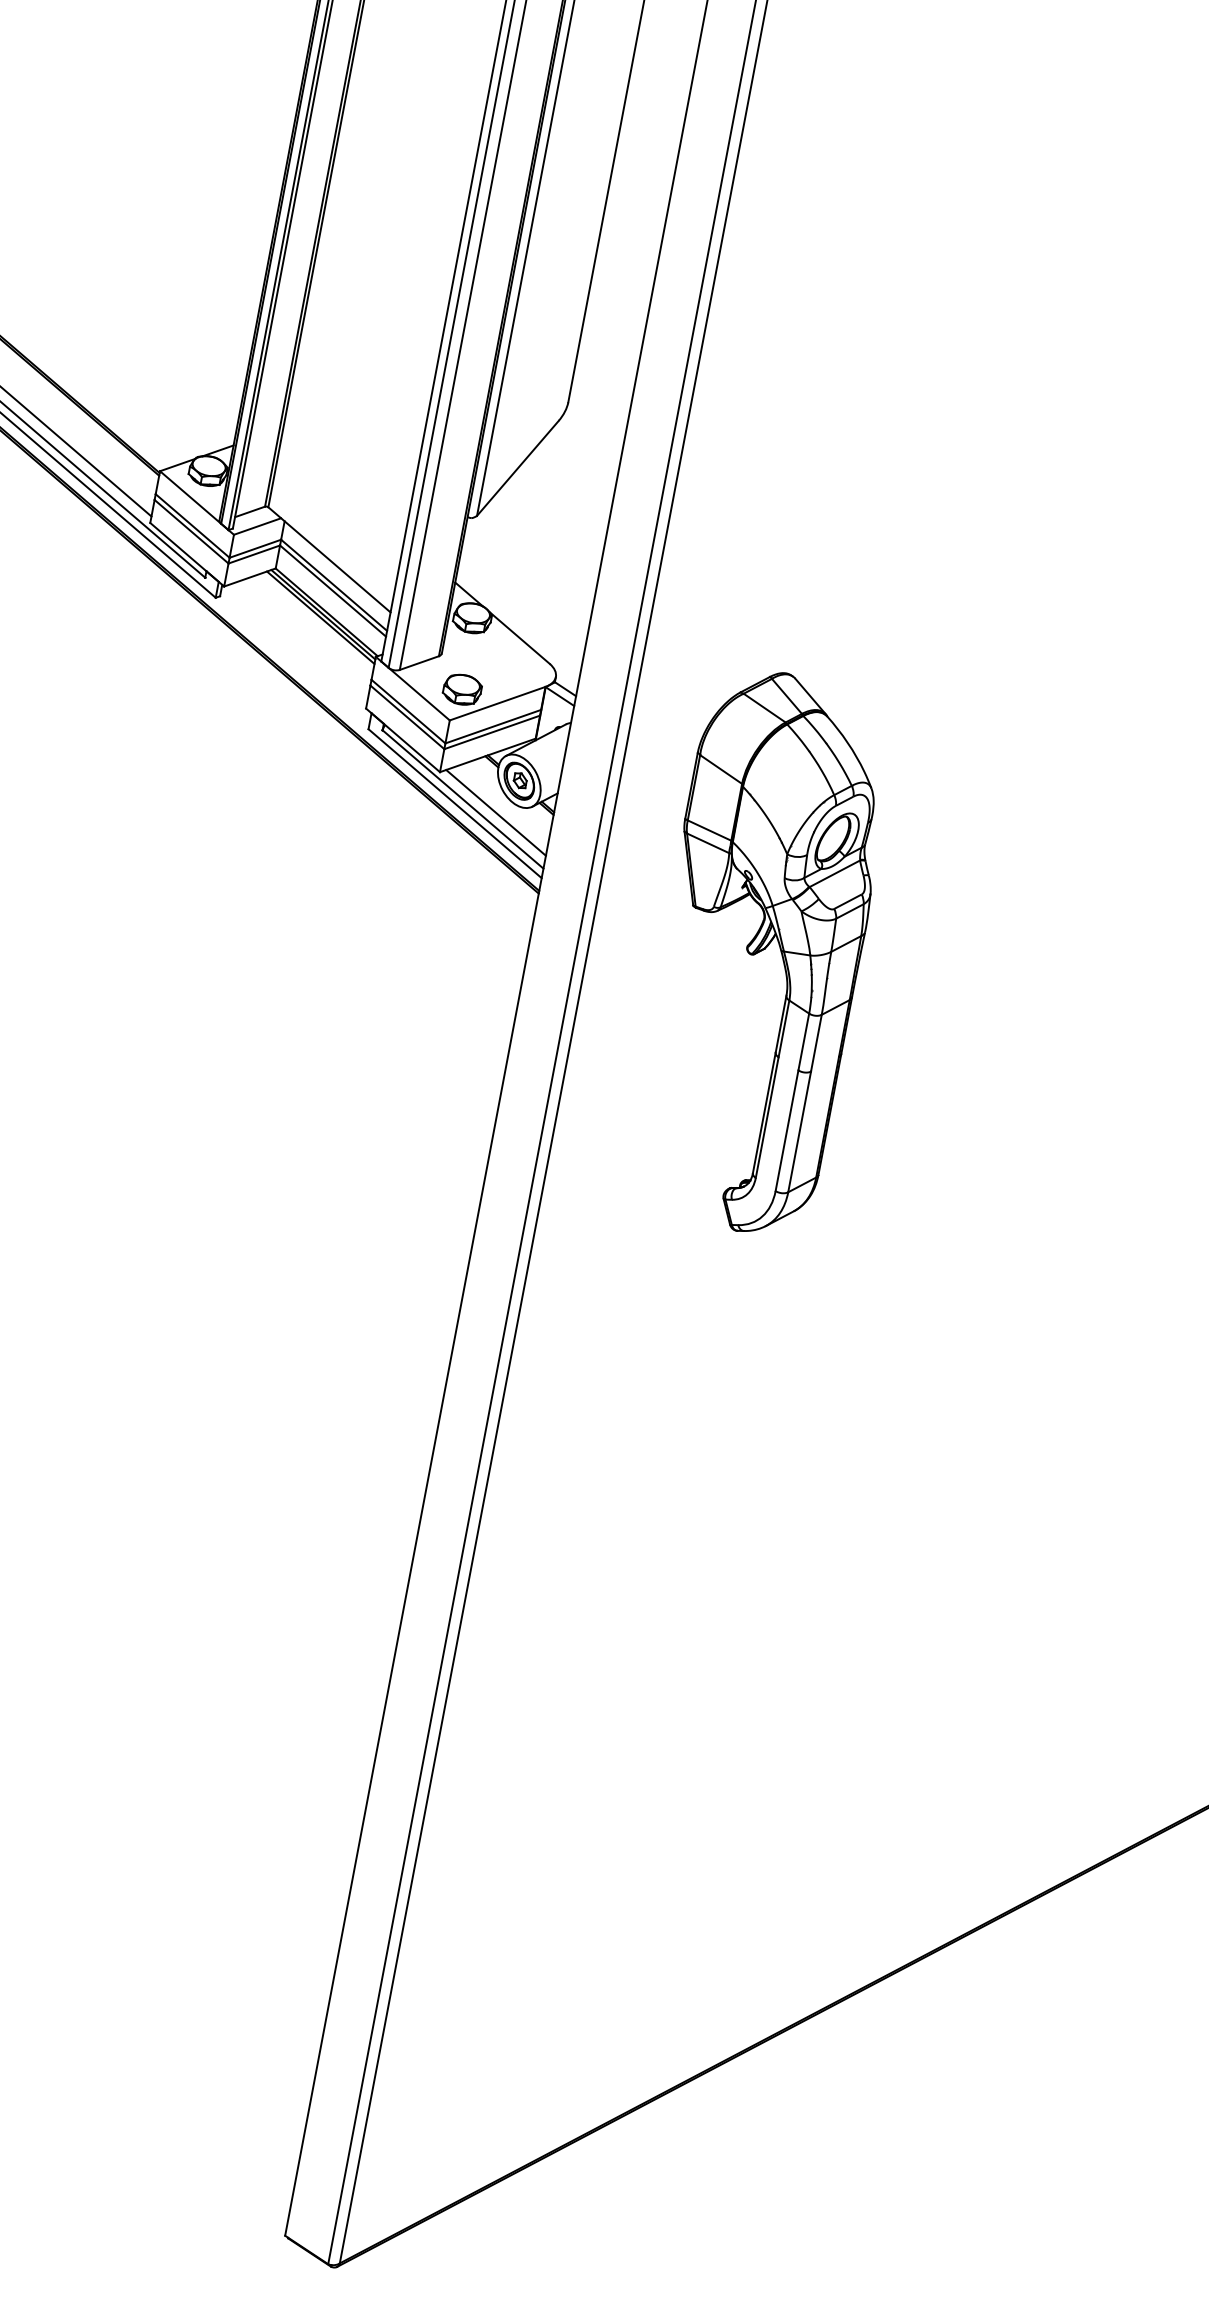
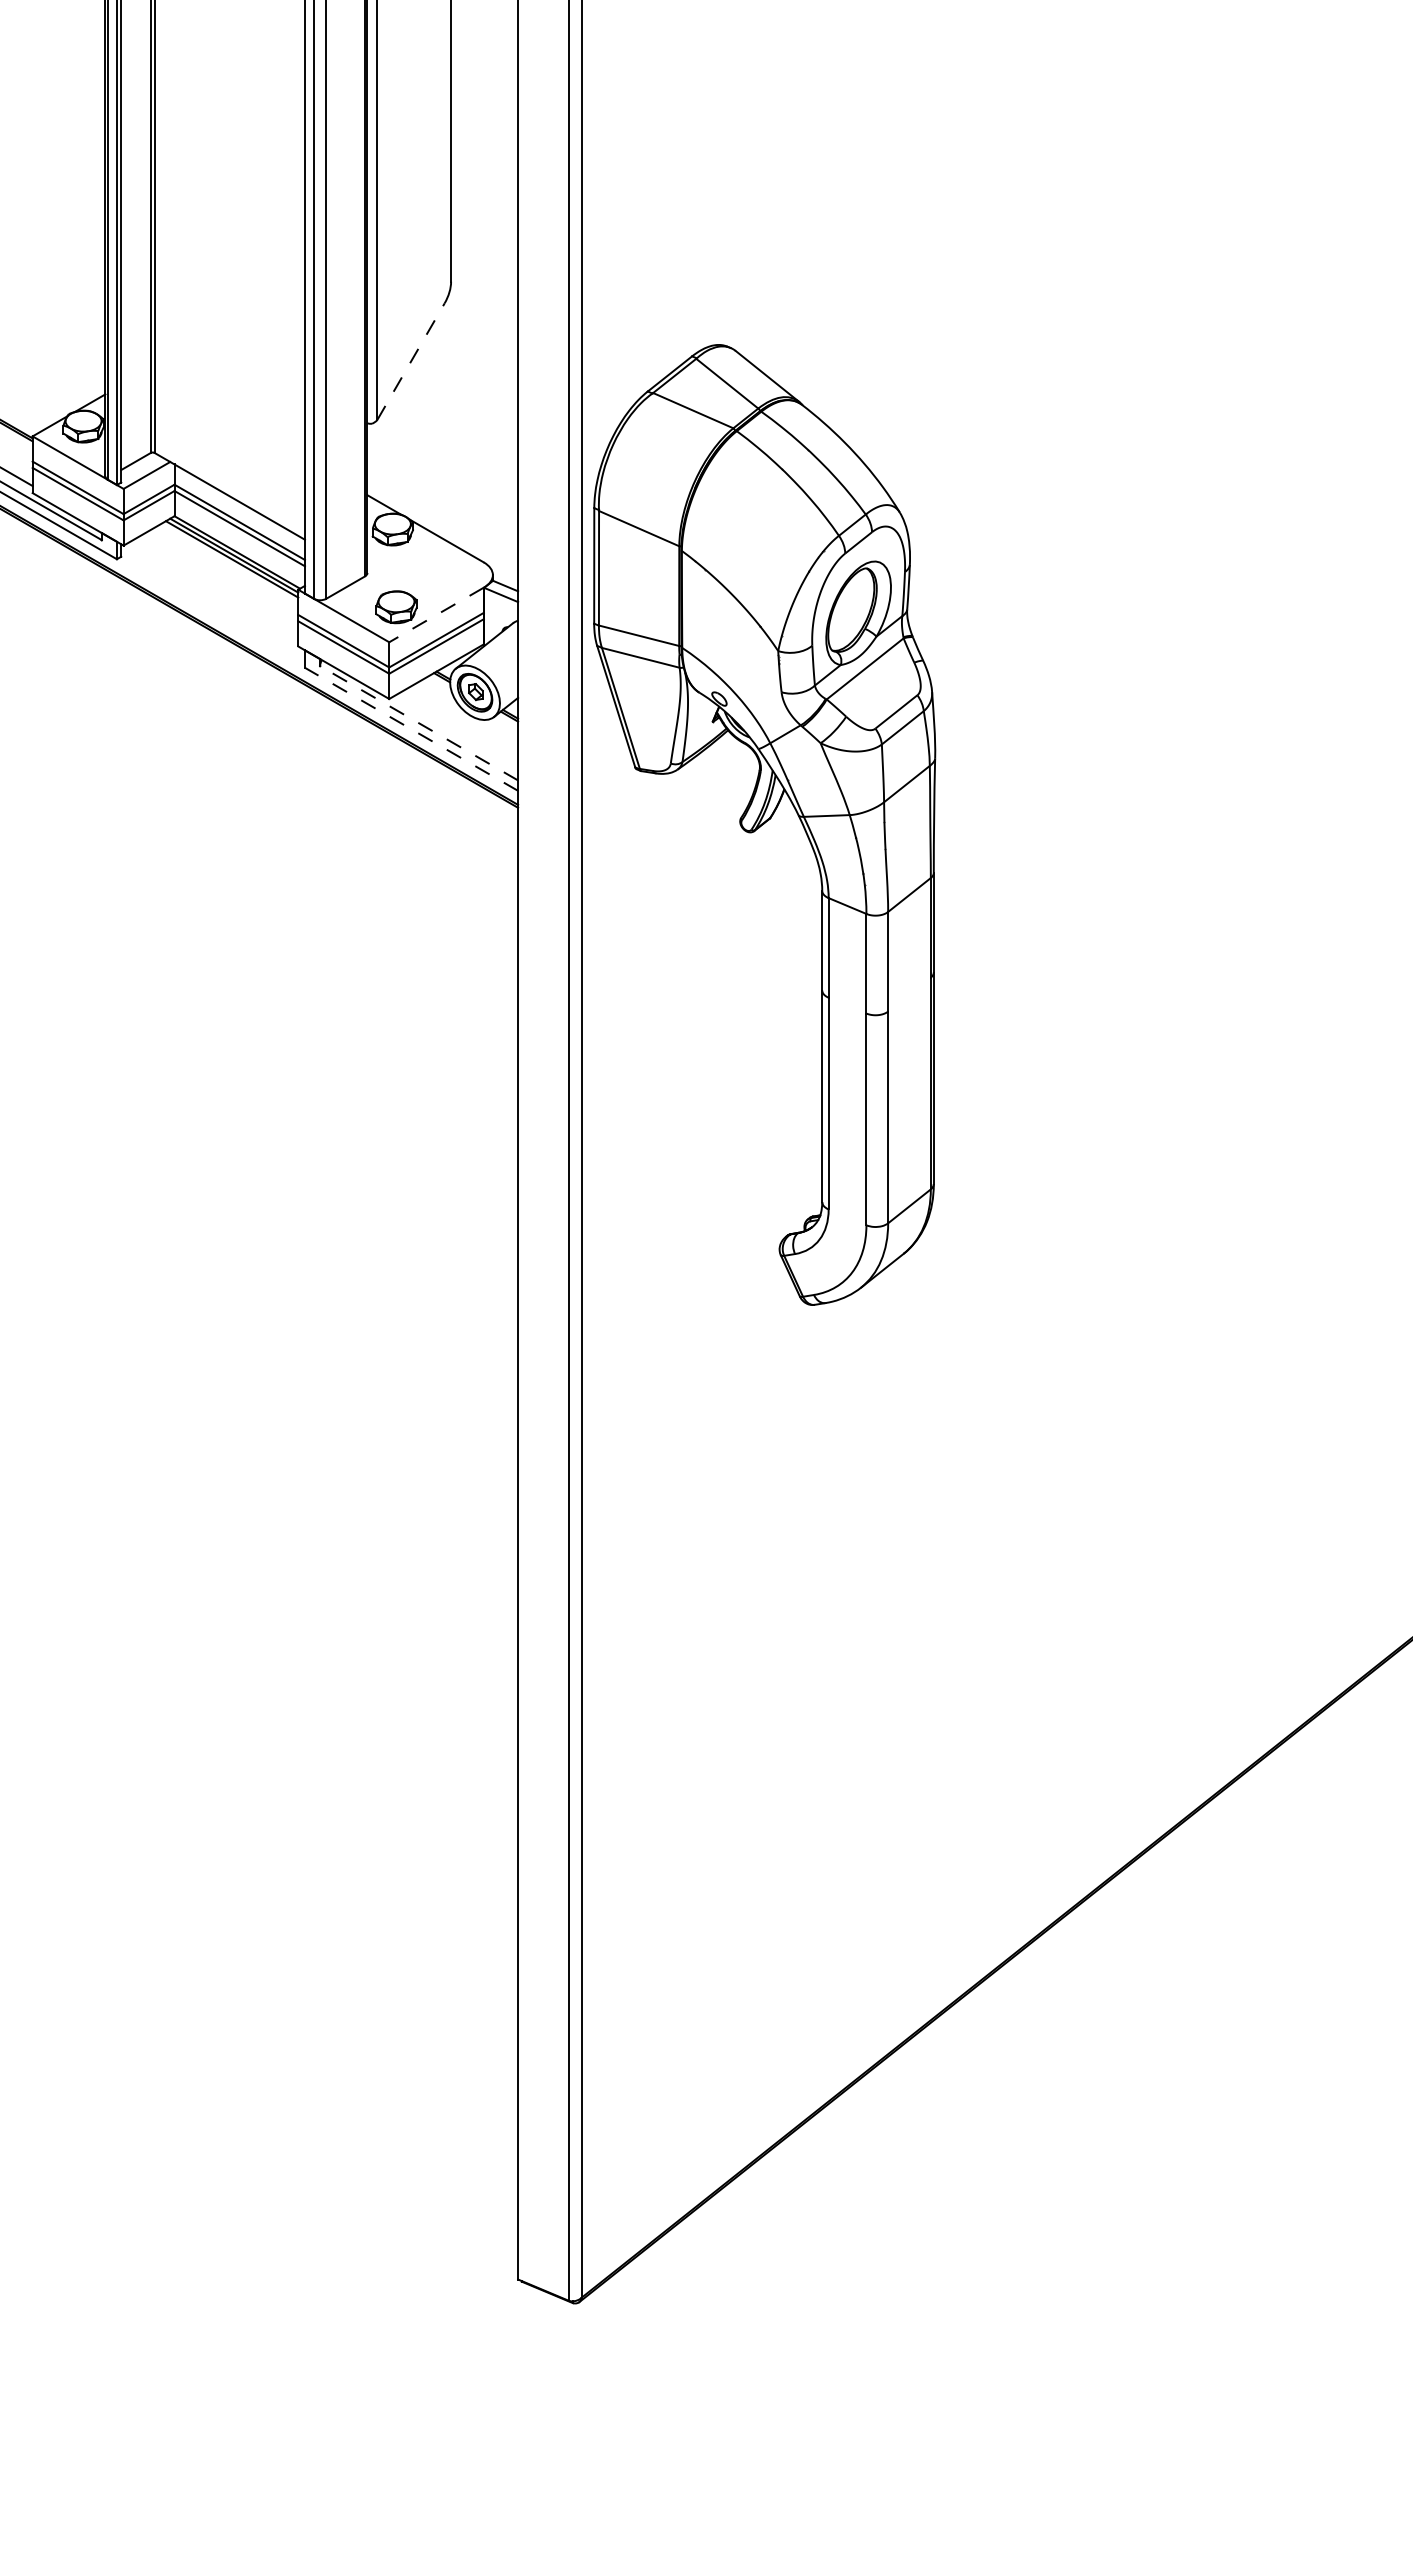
line: (517, 468) -> (410, 361), solid -> dashed
line: (497, 703) -> (436, 614), solid -> dashed
line: (462, 799) -> (418, 723), solid -> dashed
line: (455, 803) -> (411, 729), solid -> dashed
line: (495, 812) -> (456, 730), removed
part: (760, 952) -> (764, 825), size x1.6

